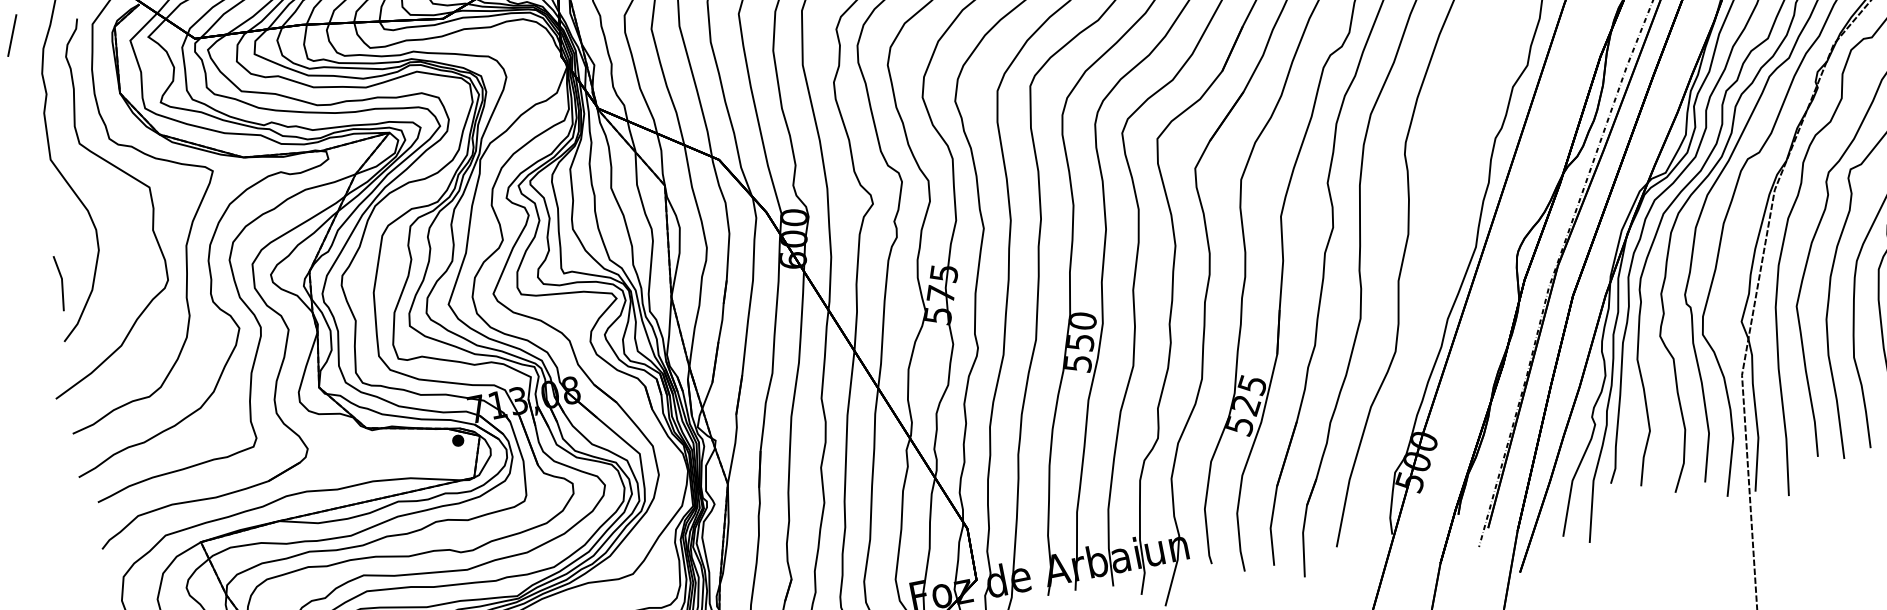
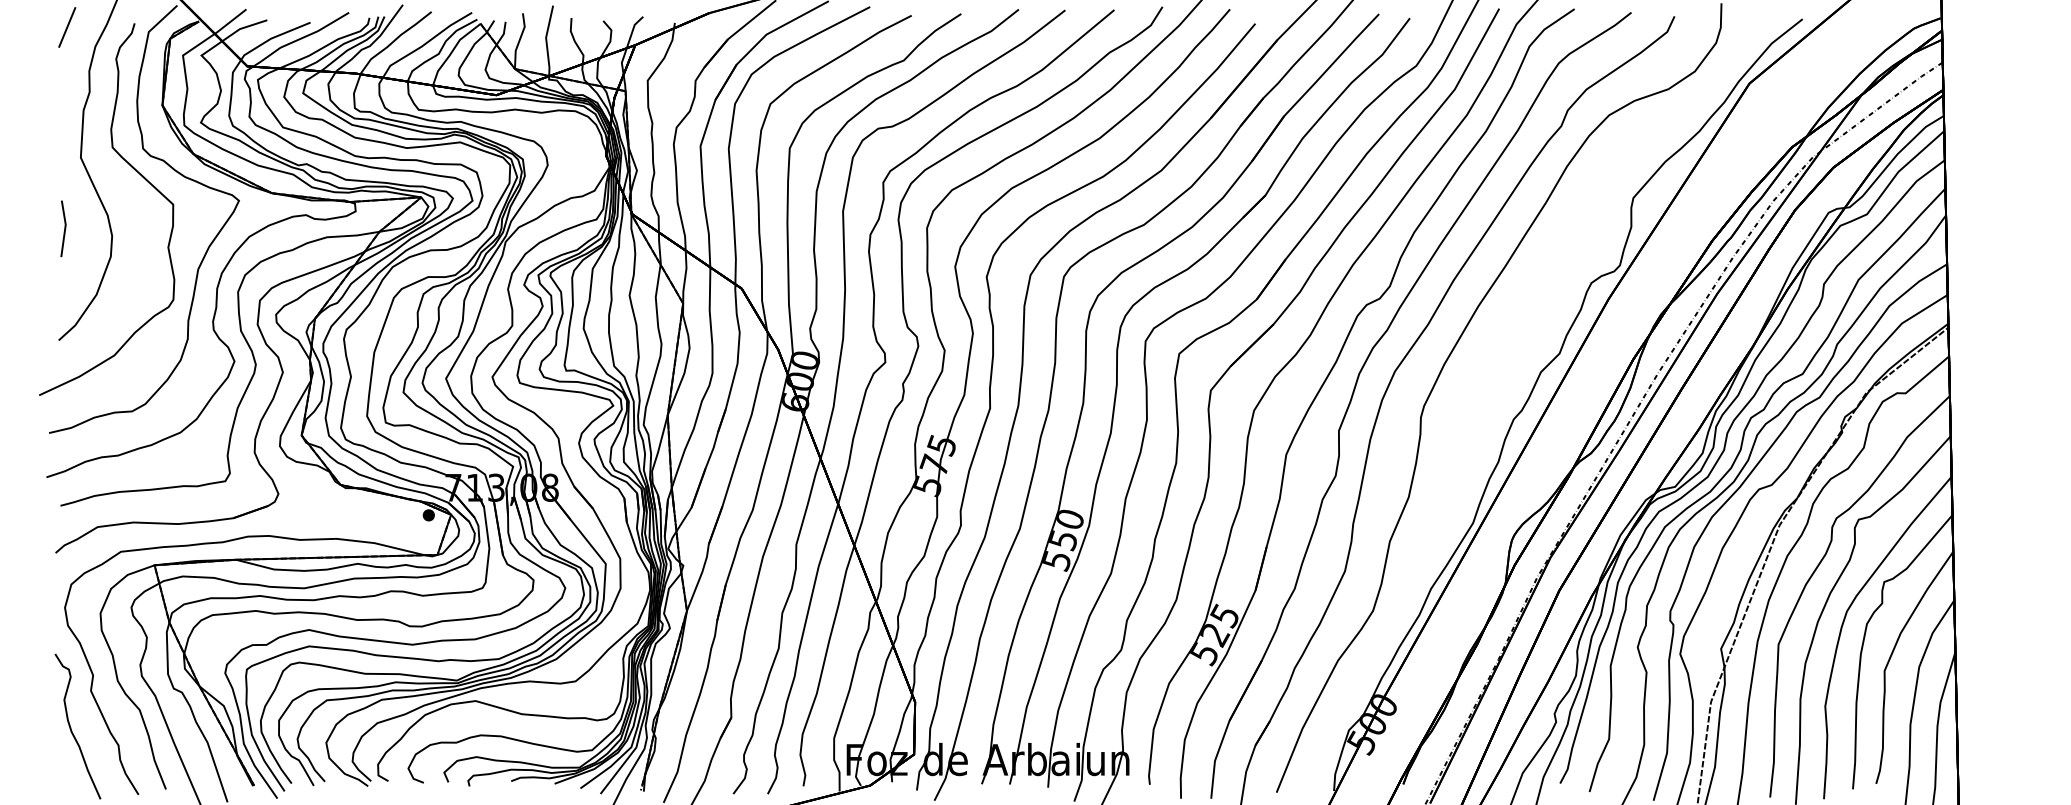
line: (61, 282) -> (64, 228), moved

